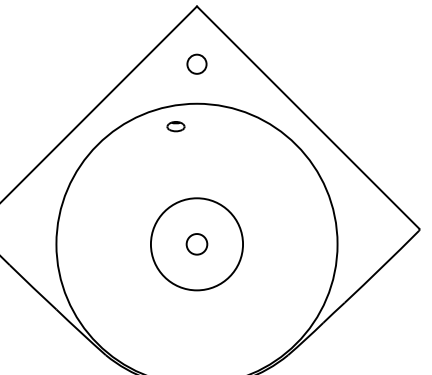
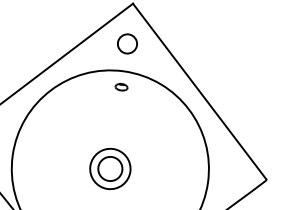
circle: (196, 63) -> (127, 43), size x1.43
part: (175, 126) -> (121, 87), moved
circle: (196, 244) -> (110, 169), size x0.62
circle: (196, 244) -> (110, 169), size x1.67

